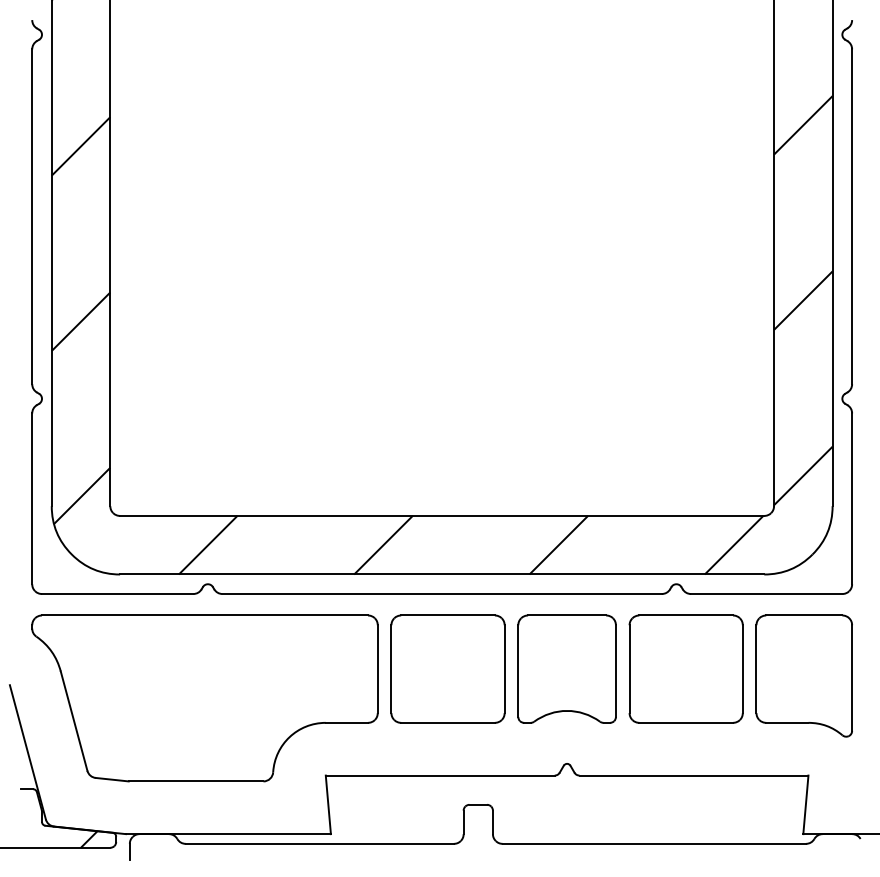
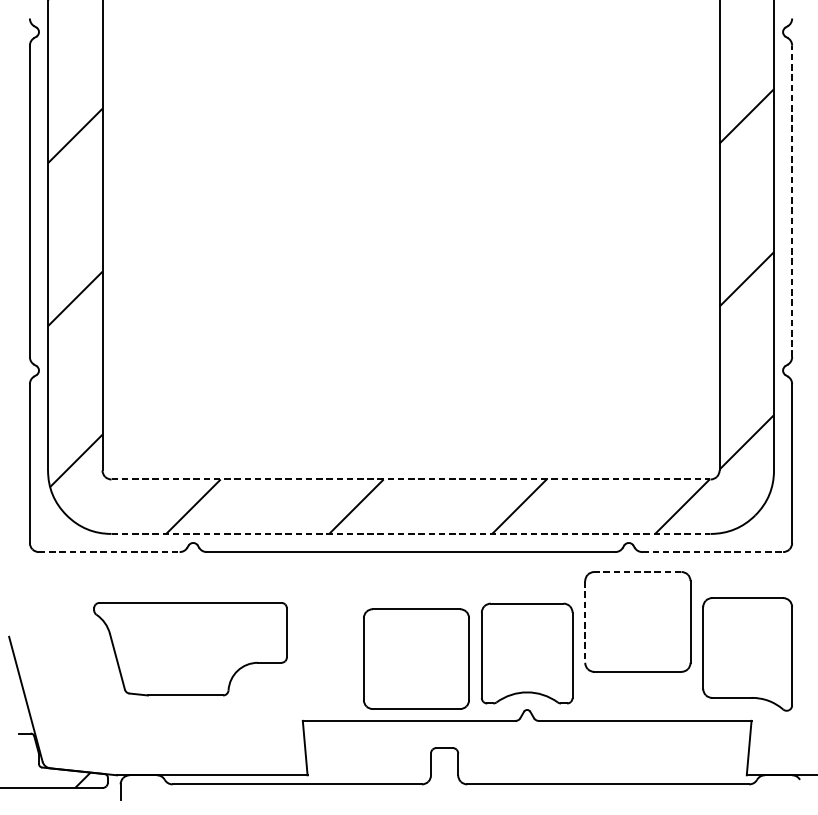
line: (852, 216) -> (792, 201), solid -> dashed
line: (442, 515) -> (411, 479), solid -> dashed
line: (442, 574) -> (411, 533), solid -> dashed
line: (117, 594) -> (109, 552), solid -> dashed
line: (766, 594) -> (712, 552), solid -> dashed
line: (686, 615) -> (638, 572), solid -> dashed
part: (447, 668) -> (415, 658), moved
part: (566, 668) -> (526, 652), moved
line: (629, 669) -> (585, 622), solid -> dashed
part: (803, 675) -> (746, 653), moved
part: (204, 698) -> (190, 649), size x0.6

